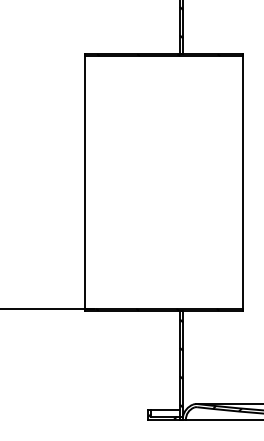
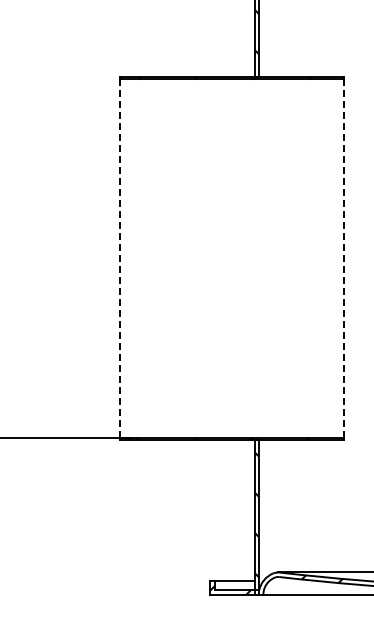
line: (85, 182) -> (120, 258), solid -> dashed
line: (243, 183) -> (344, 259), solid -> dashed

